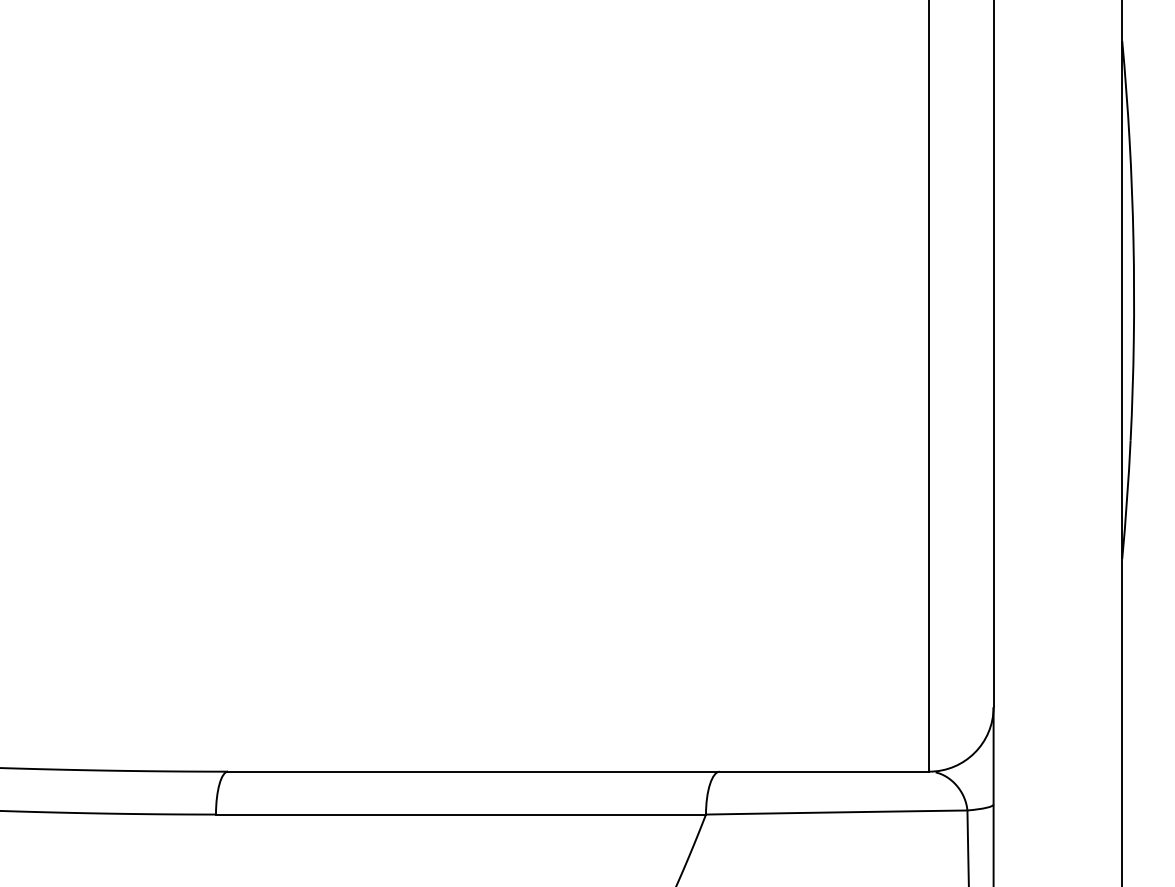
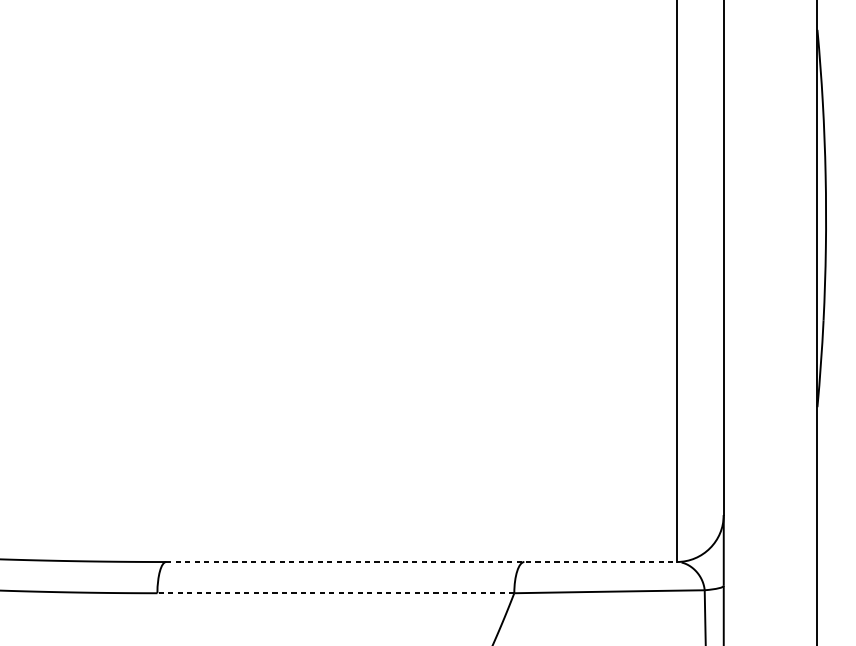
line: (578, 771) -> (421, 561), solid -> dashed
line: (460, 814) -> (335, 593), solid -> dashed

